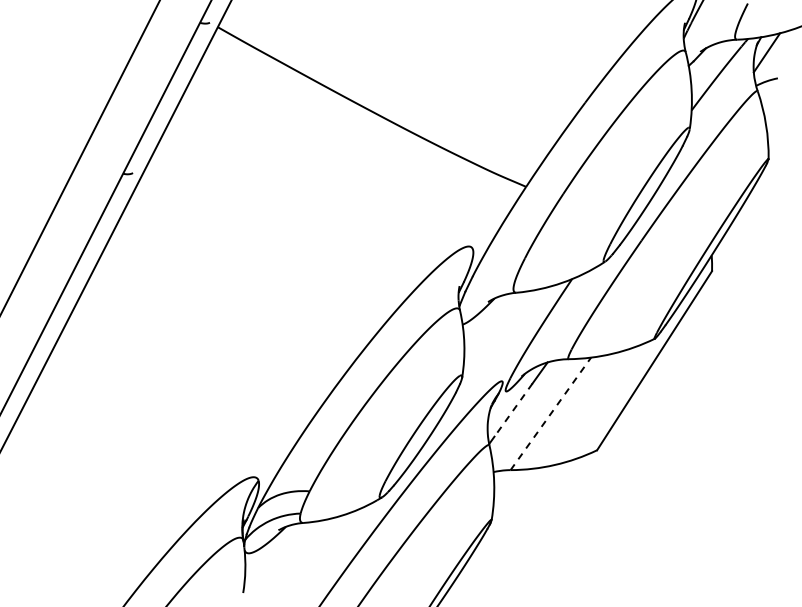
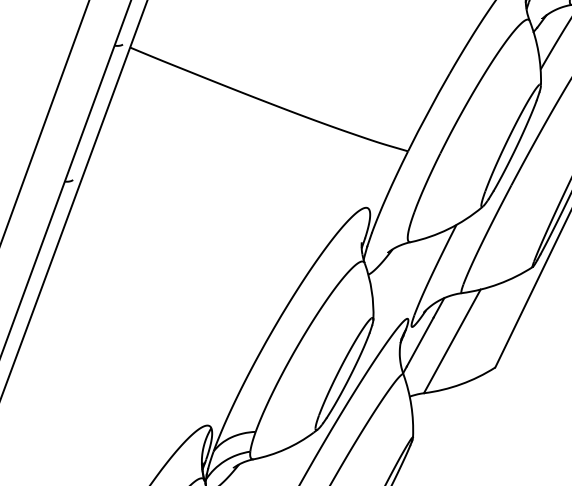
line: (513, 410) -> (420, 342), dashed -> solid
line: (551, 413) -> (452, 341), dashed -> solid

